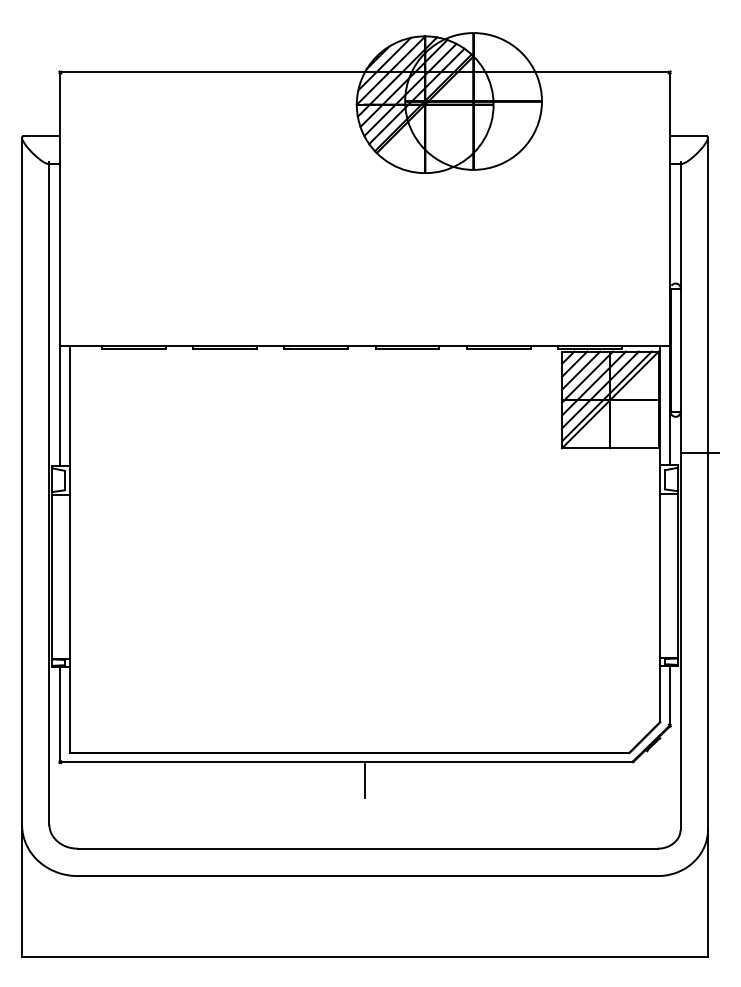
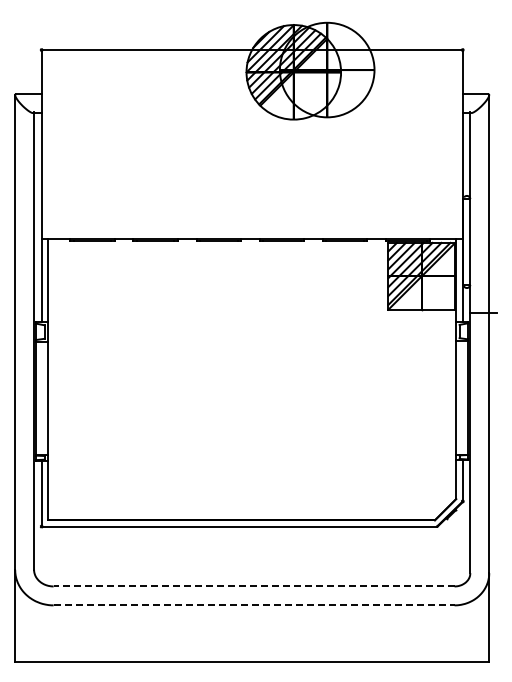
line: (365, 779) -> (252, 538), removed
line: (366, 848) -> (253, 586), solid -> dashed
line: (368, 876) -> (254, 605), solid -> dashed

